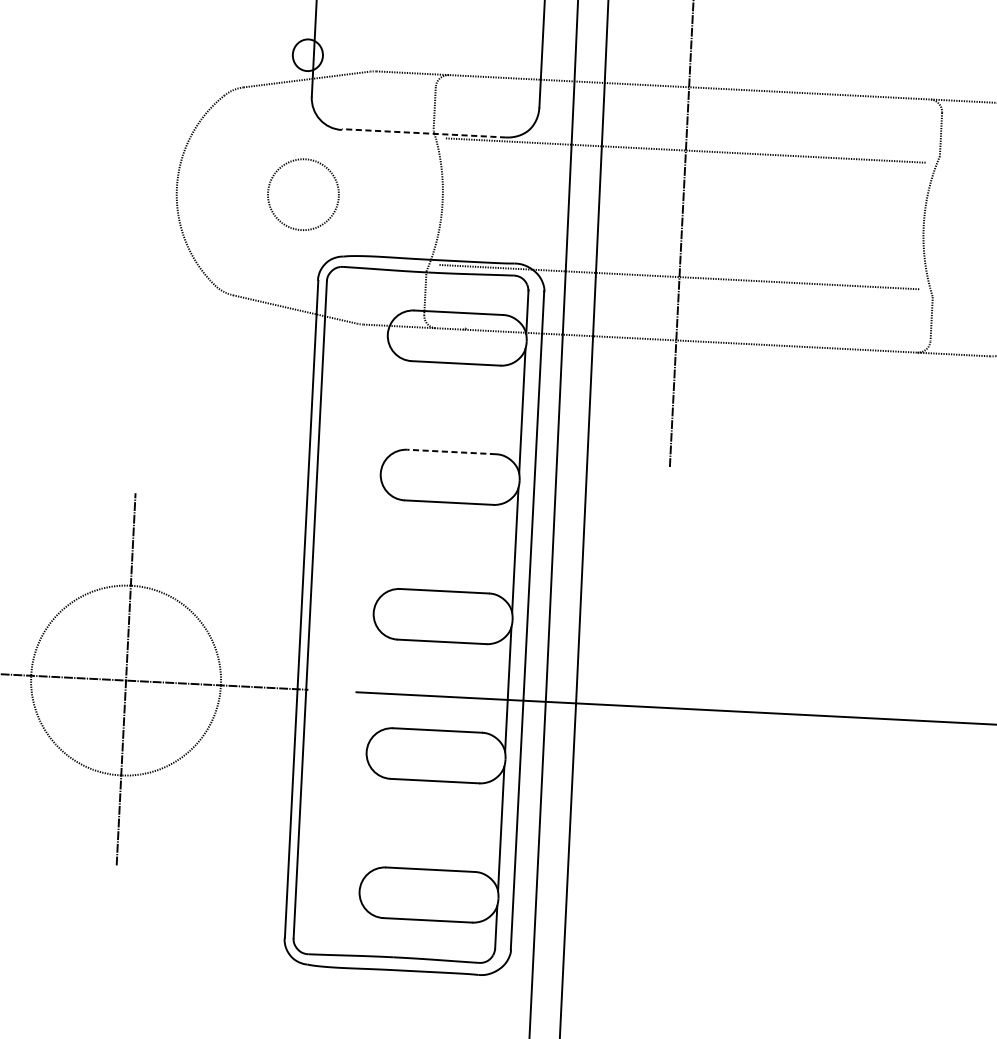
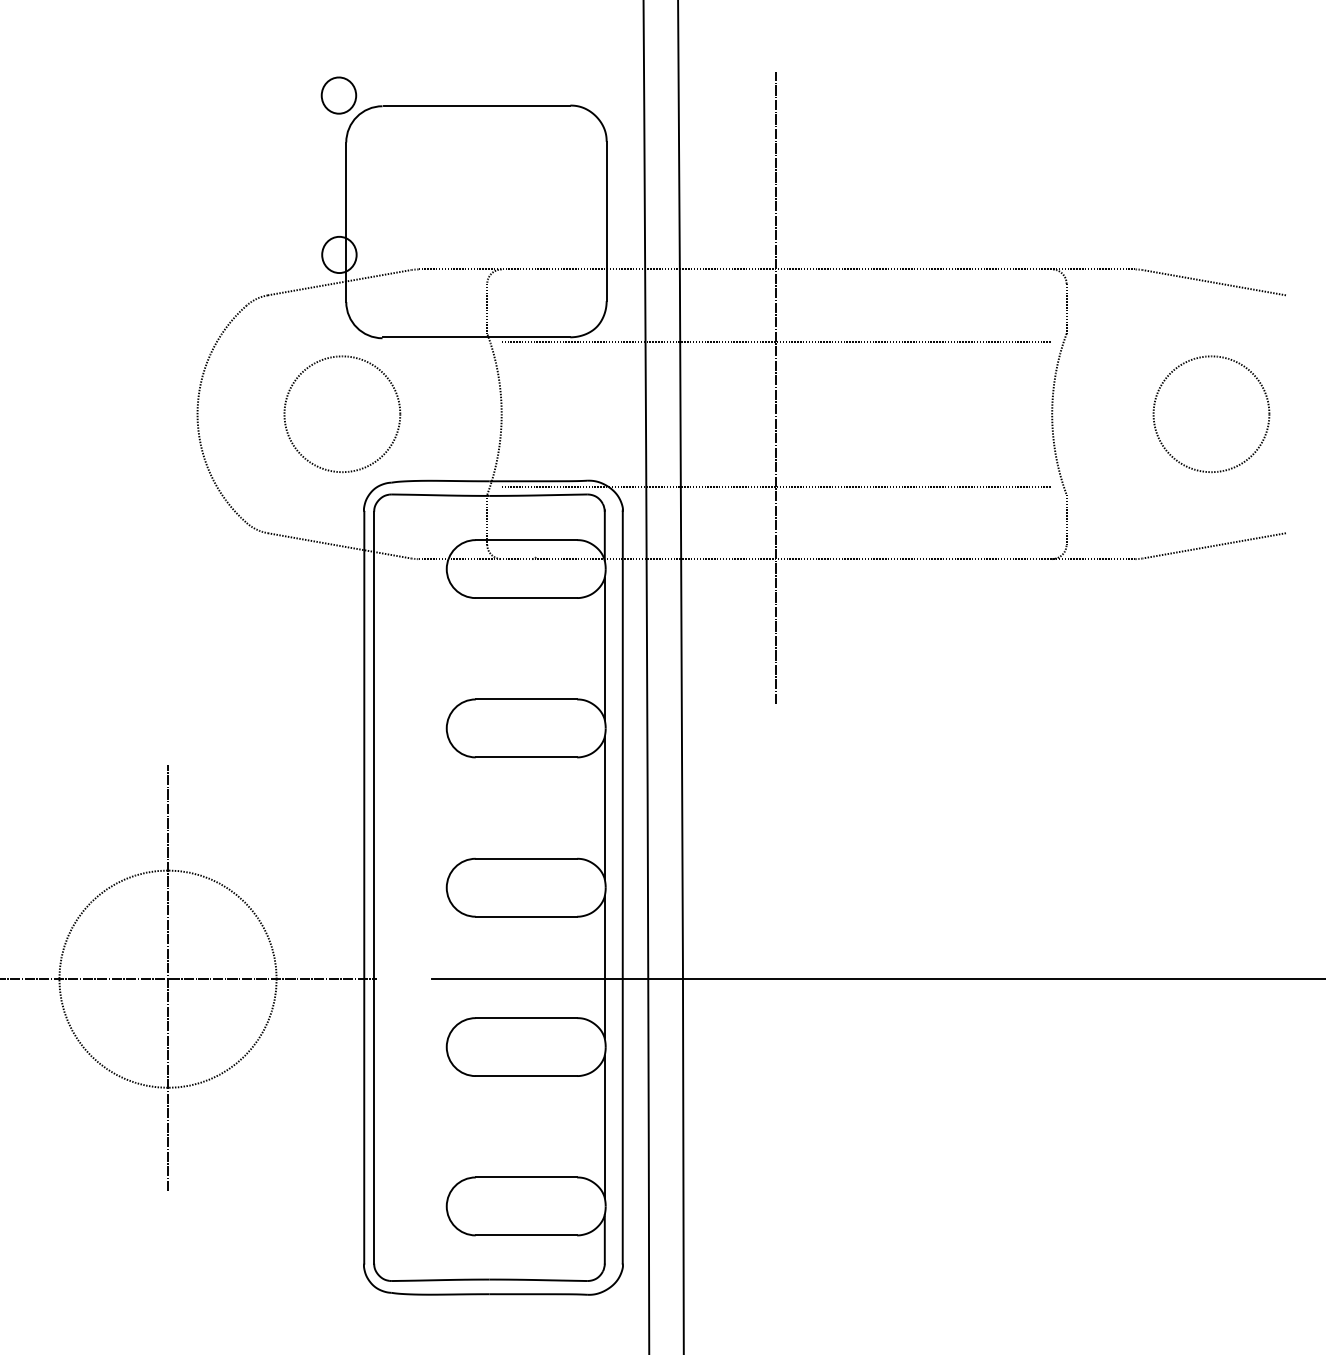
line: (424, 133) -> (476, 337), dashed -> solid
circle: (303, 194) -> (342, 414), size x1.43
line: (451, 452) -> (526, 699), dashed -> solid

